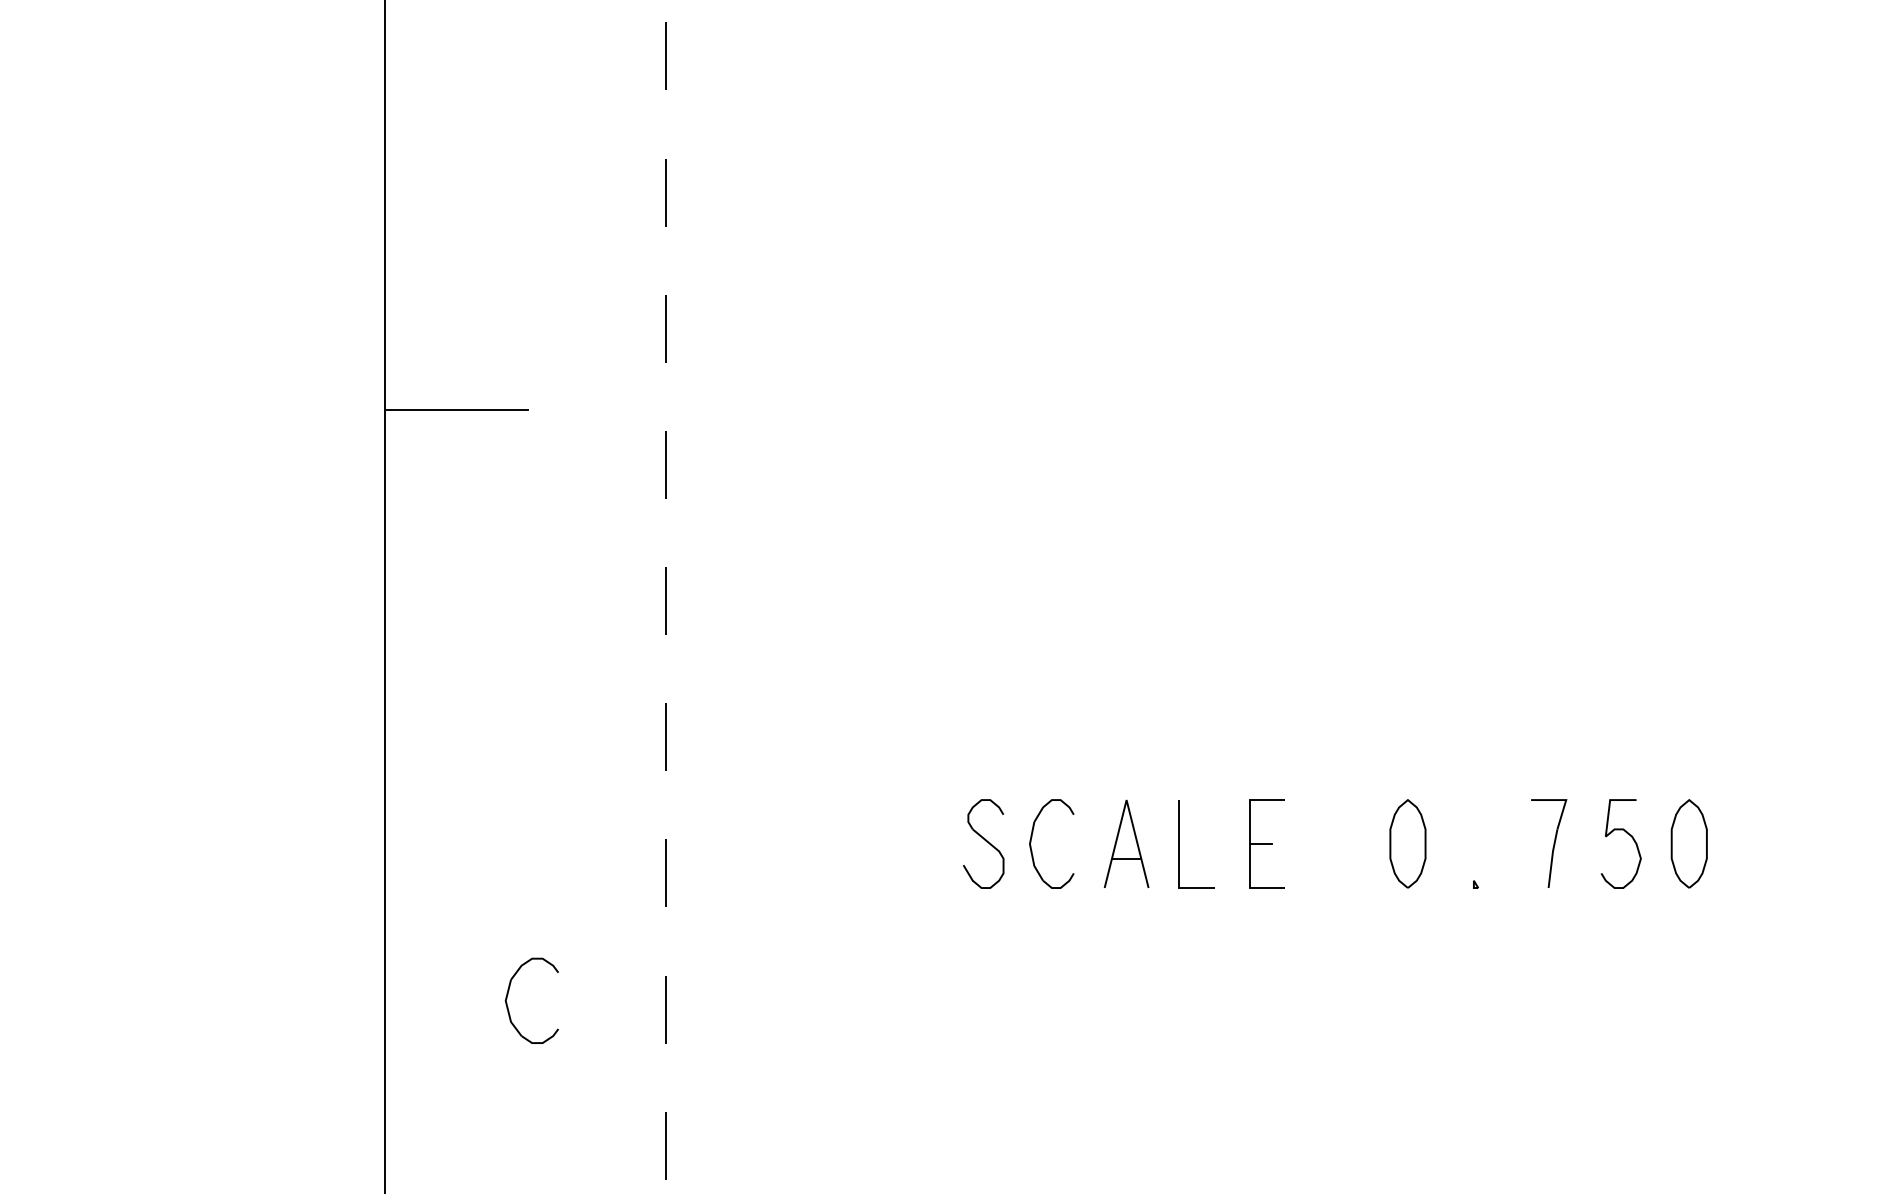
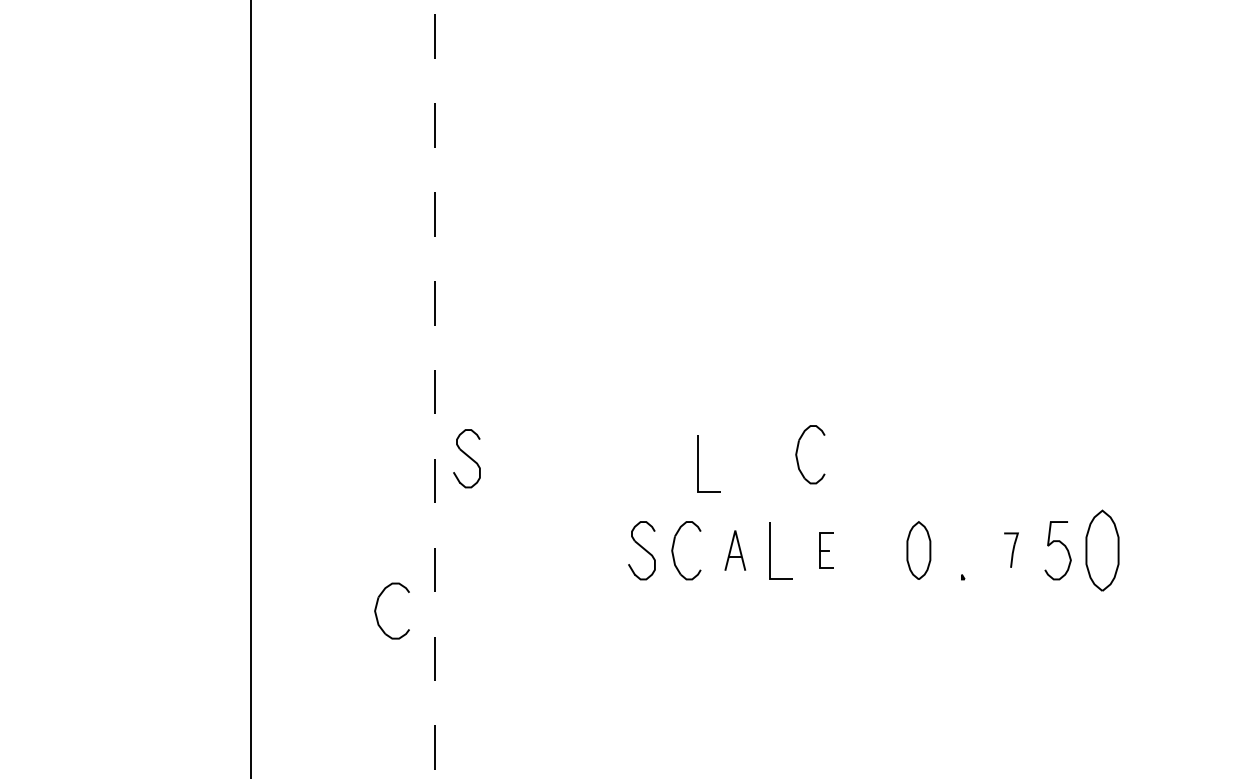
line: (457, 410) -> (298, 267), removed
part: (1223, 688) -> (798, 449), added
part: (714, 702) -> (466, 458), added
line: (1070, 710) -> (698, 463), added
part: (1126, 843) -> (735, 550), size x0.7
part: (1266, 843) -> (826, 550), size x0.6
part: (1549, 843) -> (1011, 550), size x0.6
part: (1689, 843) -> (1102, 550), size x1.4
part: (509, 993) -> (377, 606), moved

